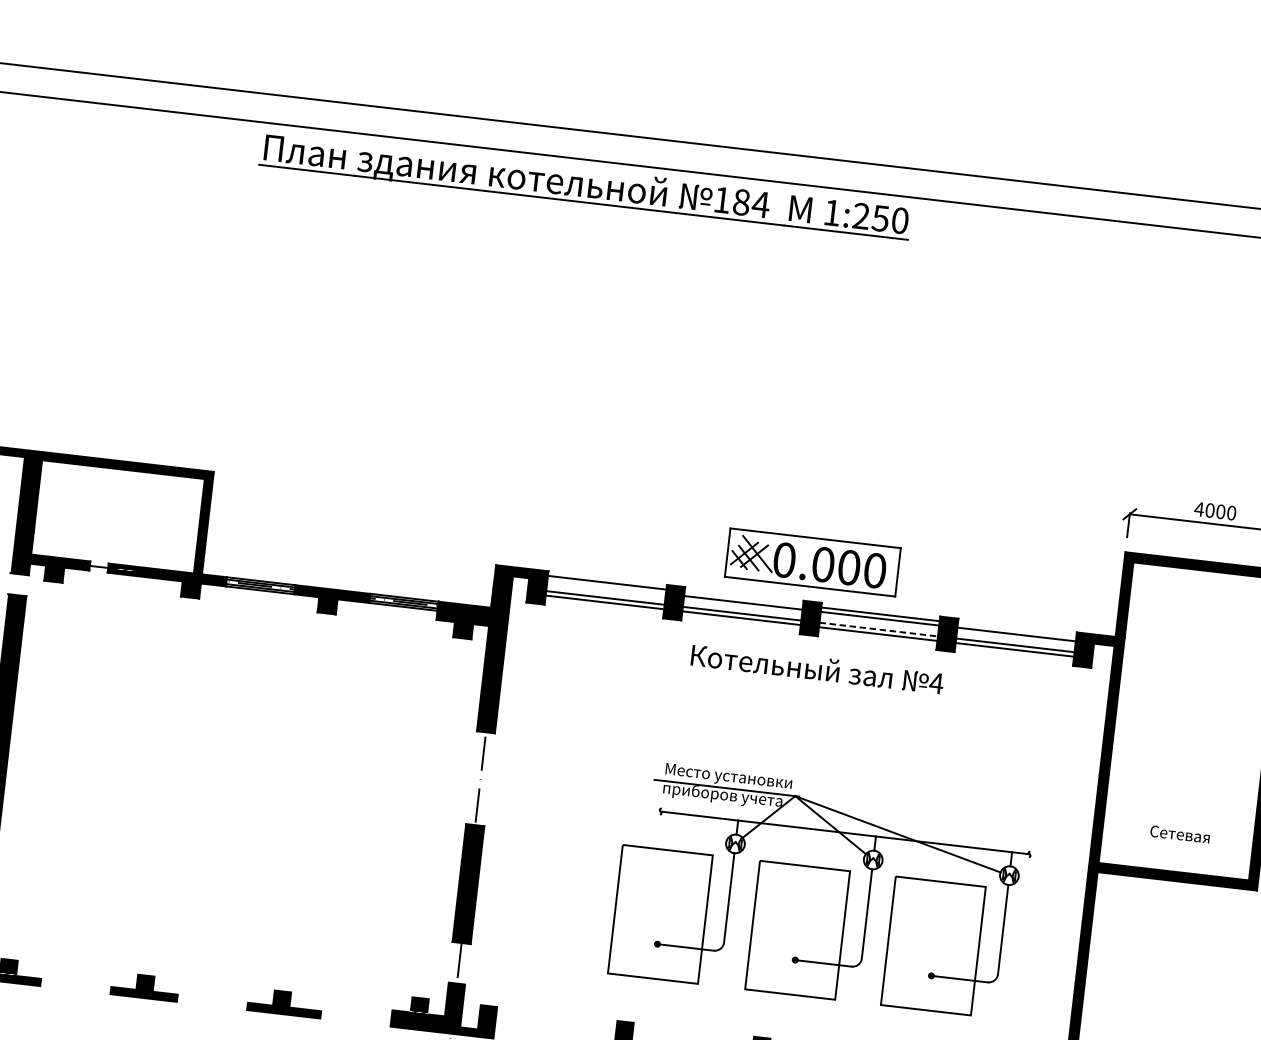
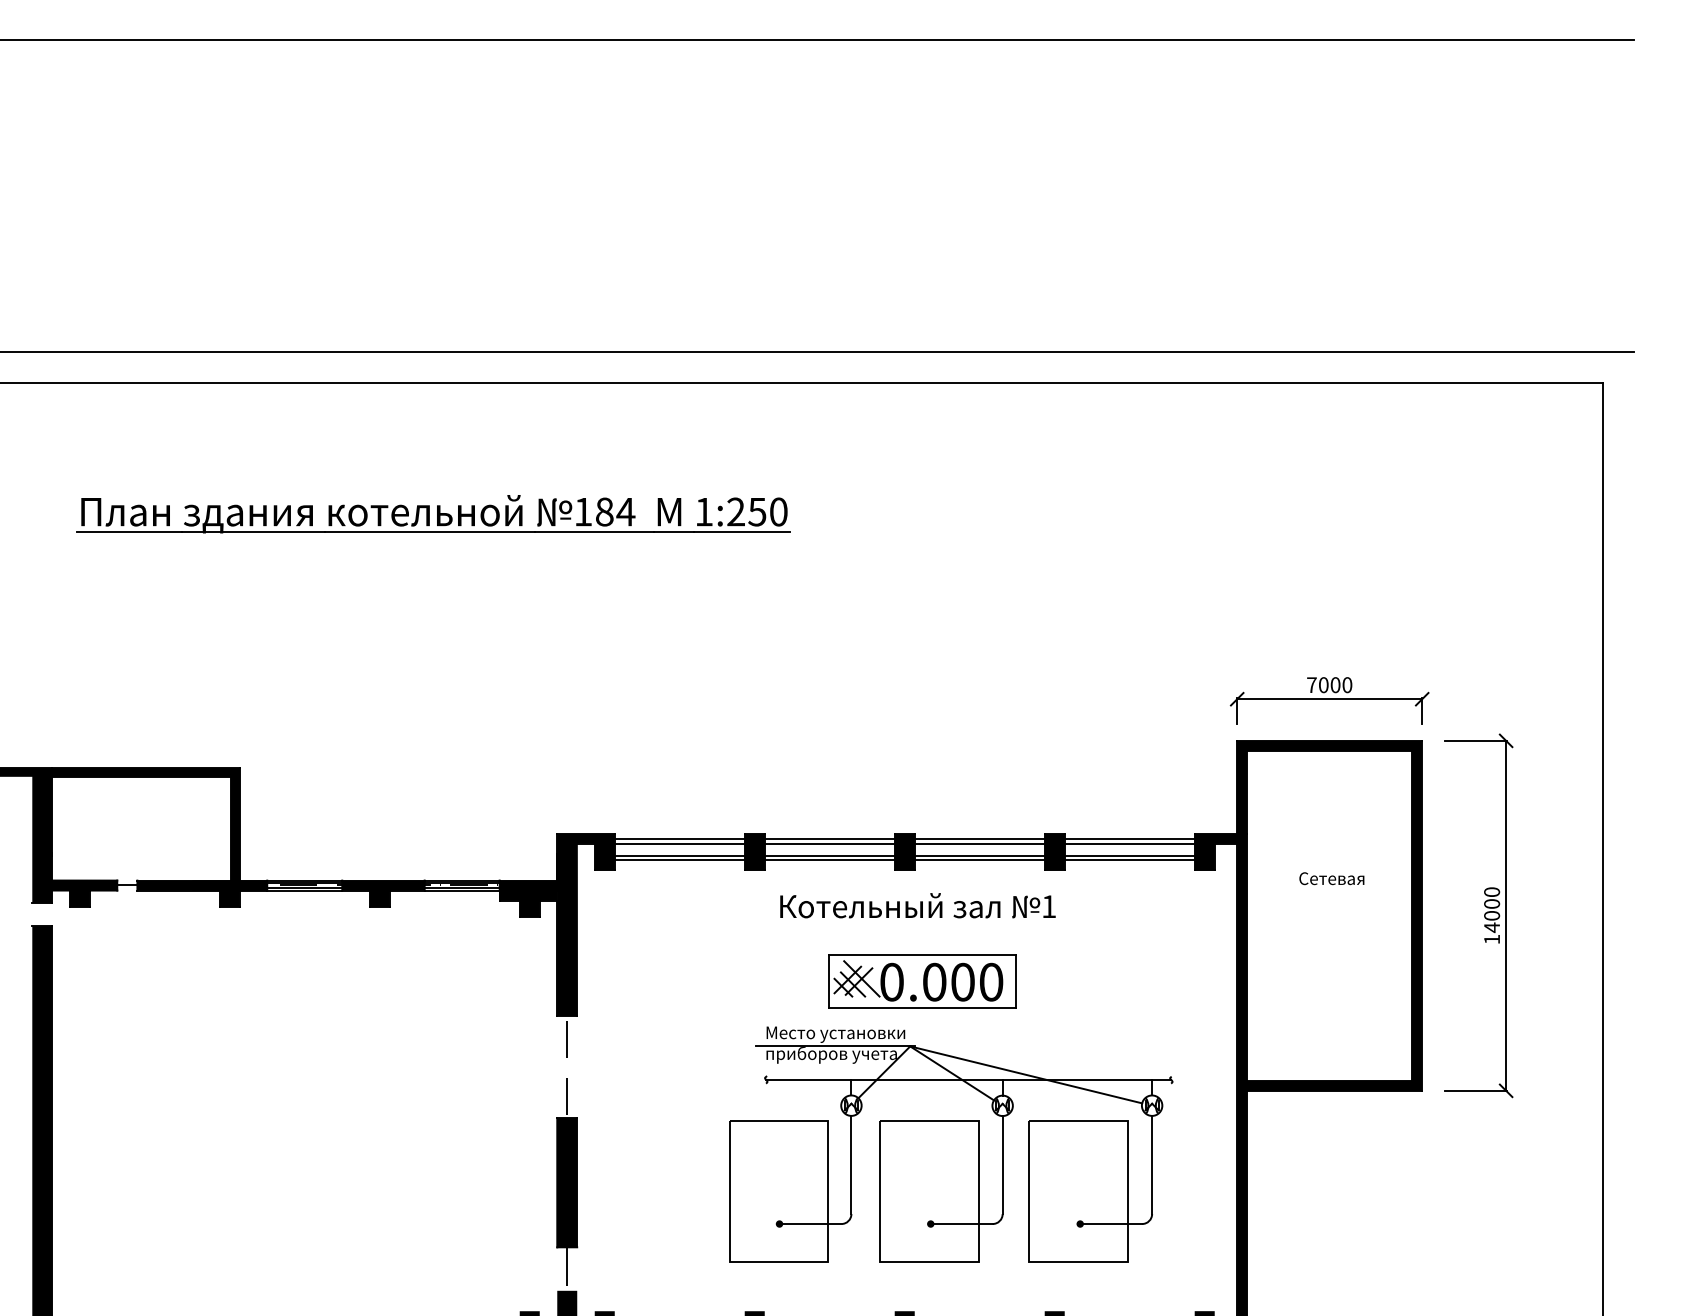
part: (585, 186) -> (433, 514), moved
text: (1199, 508) -> (1311, 684), 4000 -> 7000
part: (812, 562) -> (922, 981), moved
line: (606, 586) -> (679, 843), added
line: (743, 598) -> (829, 838), added
line: (878, 629) -> (979, 855), dashed -> solid
line: (1016, 629) -> (1129, 838), added
text: (936, 683) -> (1048, 906), 4 -> 1
text: (1179, 834) -> (1331, 878), moved

